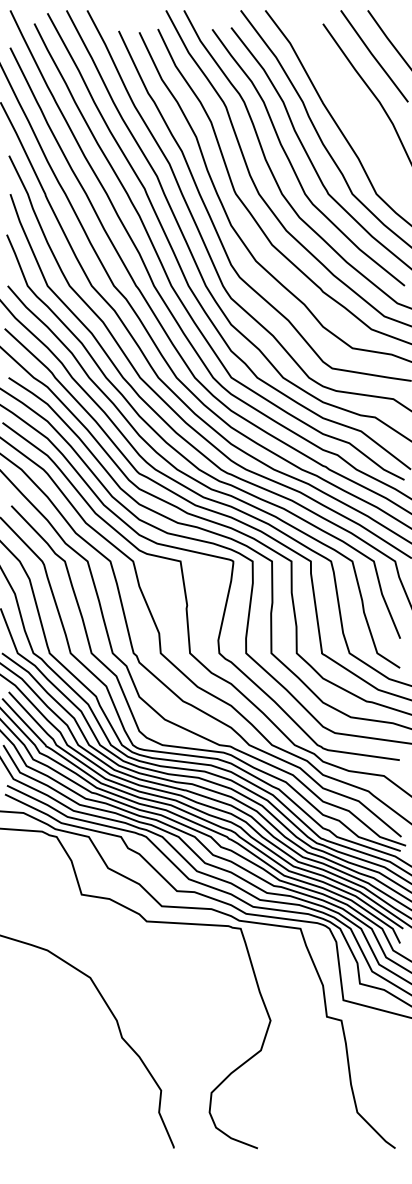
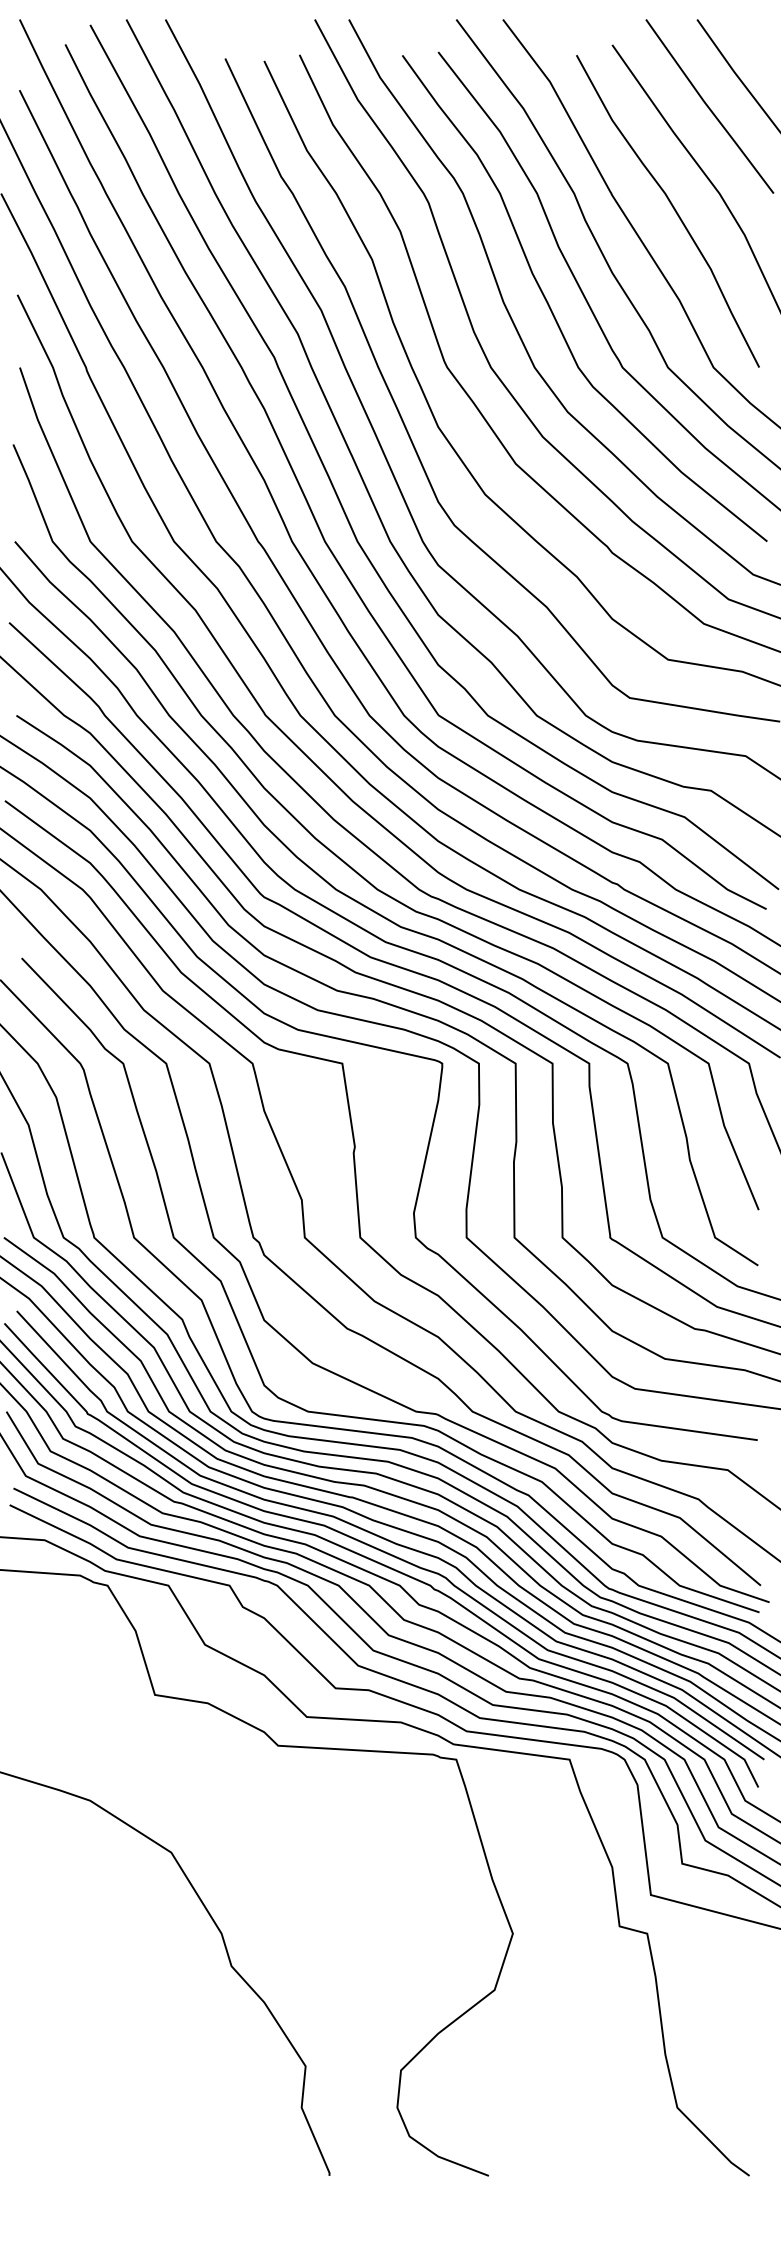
curve: (354, 110) -> (671, 209), added

